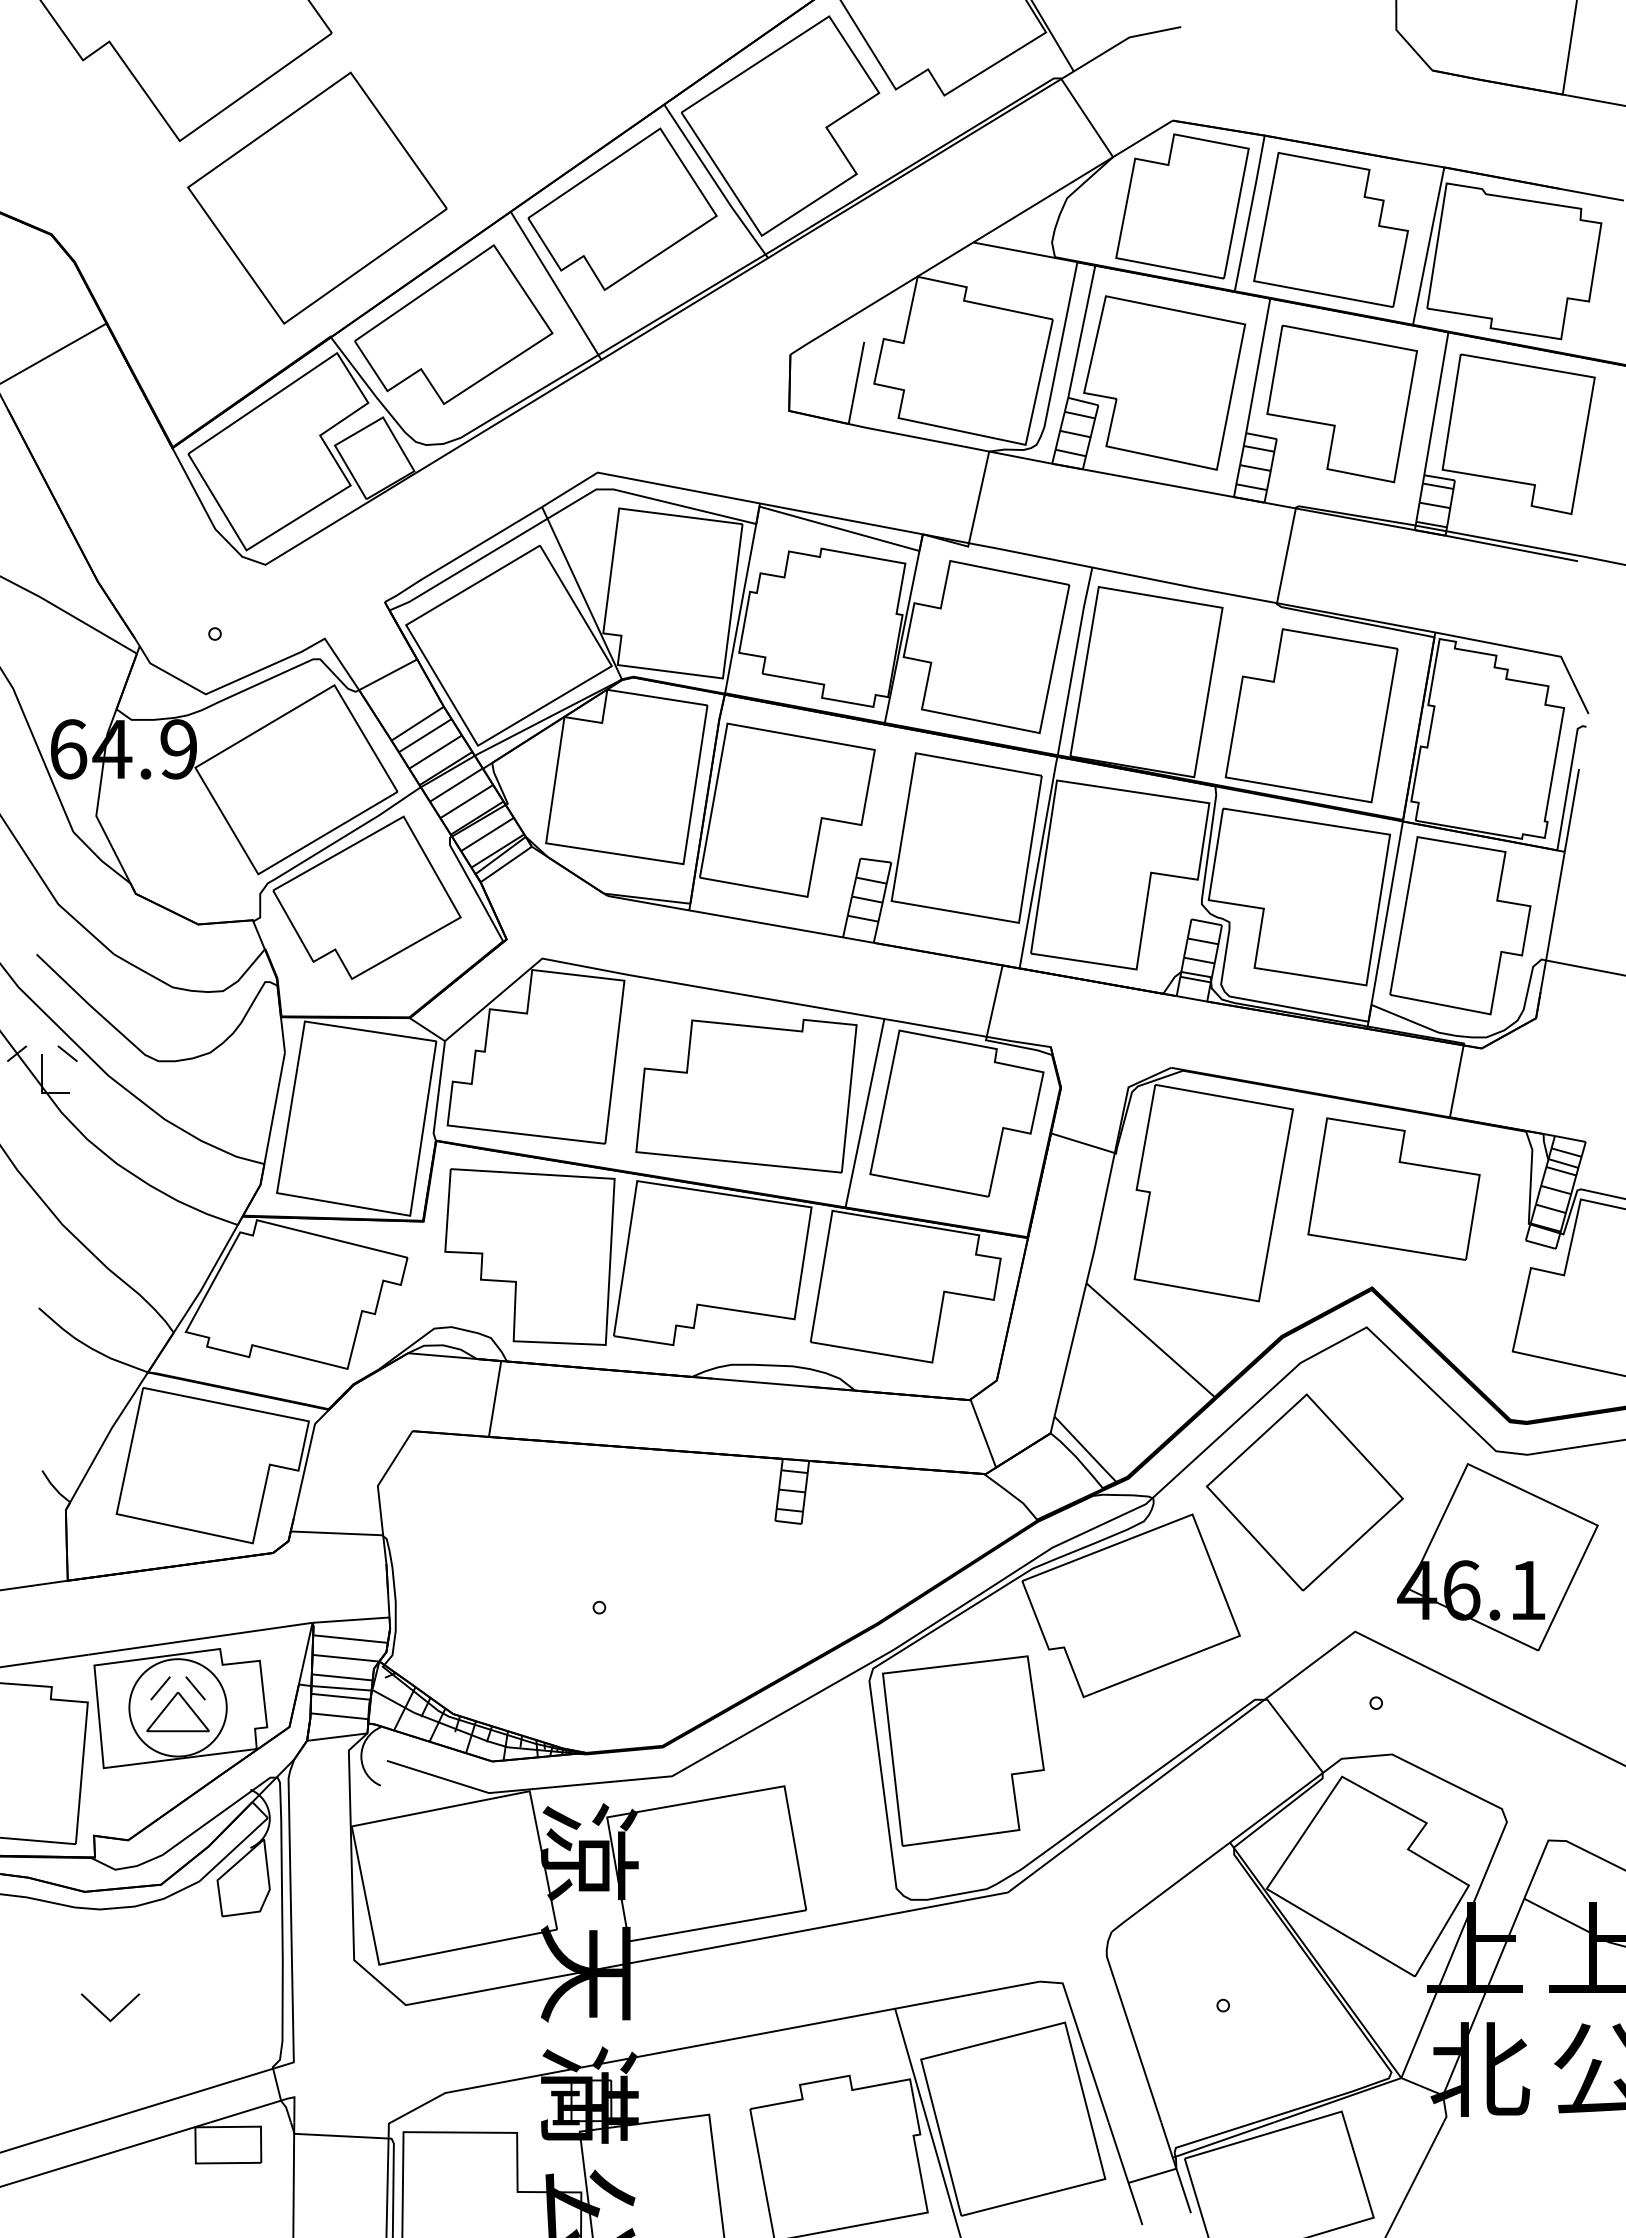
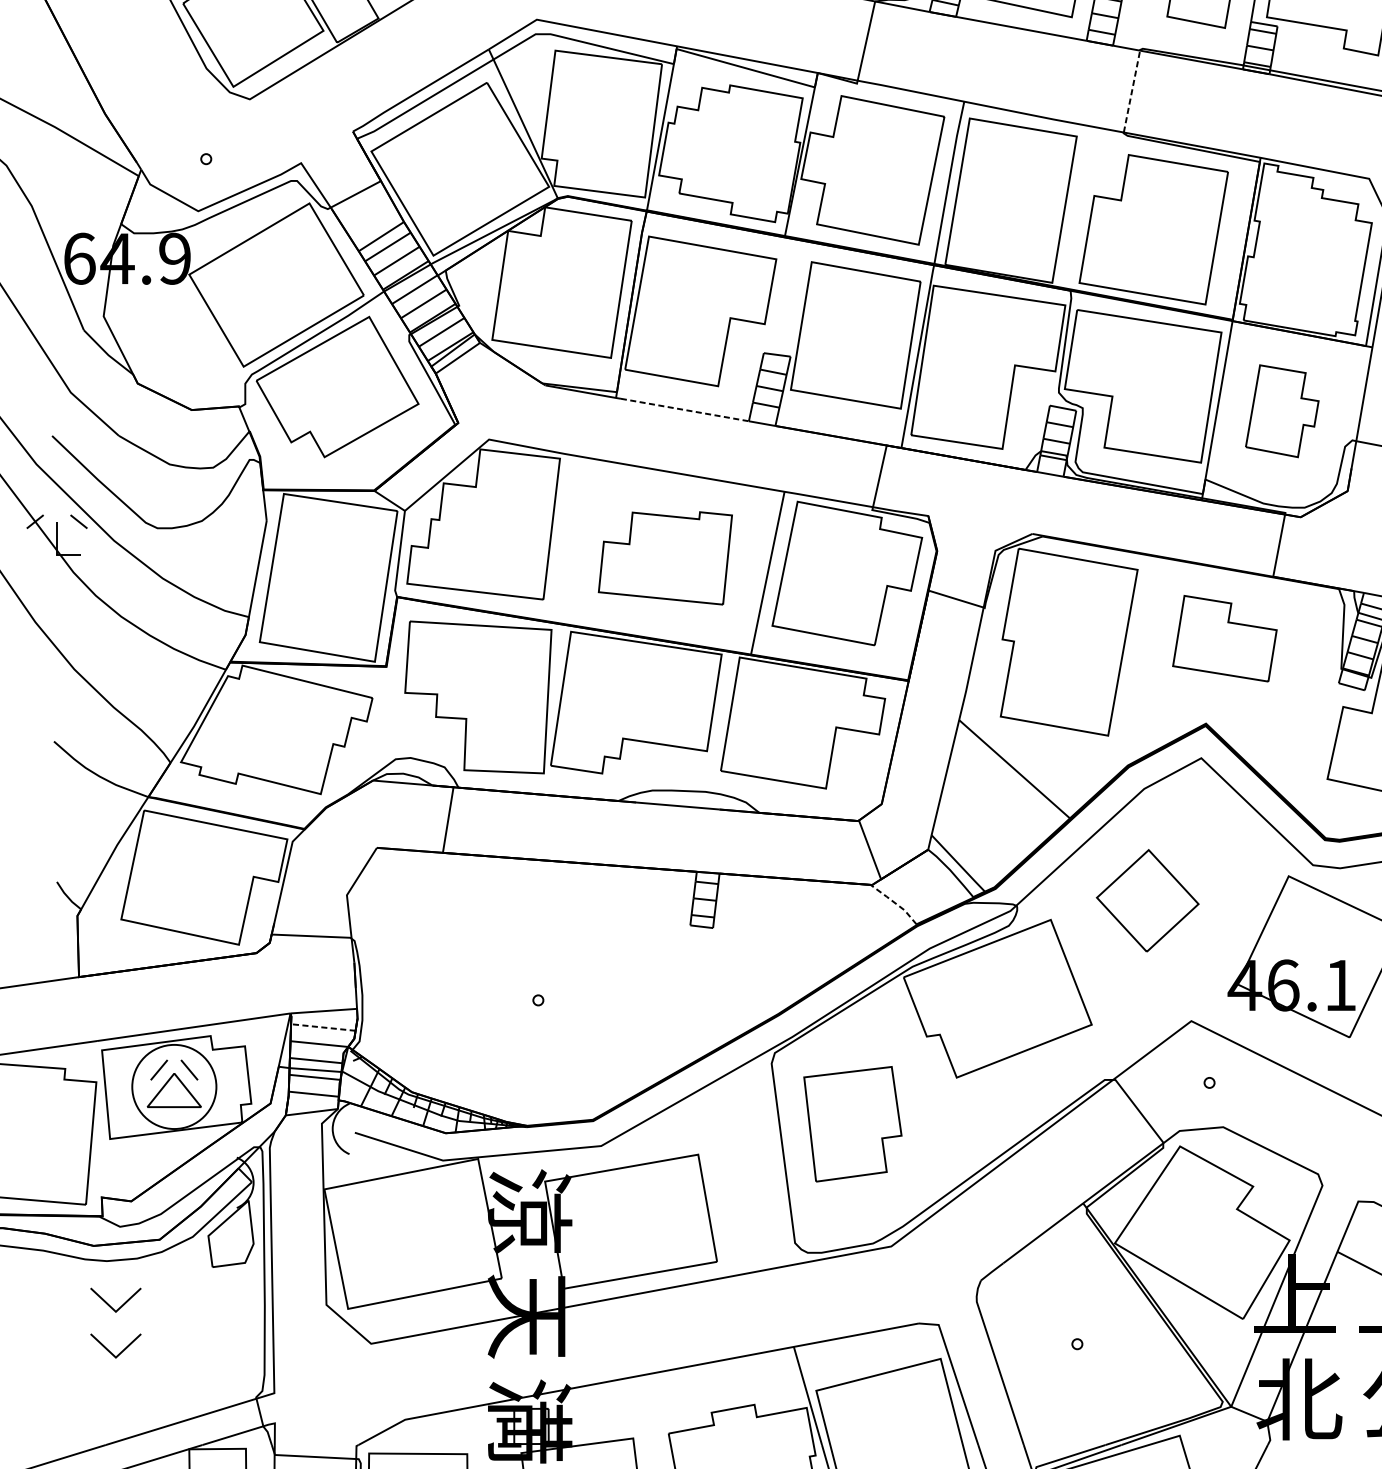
line: (1286, 555) -> (1132, 91), solid -> dashed
line: (769, 924) -> (685, 410), solid -> dashed
part: (1460, 925) -> (1282, 410), size x0.6
part: (746, 1095) -> (665, 557), size x0.7
part: (1393, 1188) -> (1224, 638), size x0.7
part: (1304, 1492) -> (1147, 900), size x0.6
line: (1011, 1494) -> (894, 902), solid -> dashed
line: (350, 1639) -> (323, 1027), solid -> dashed
part: (963, 1750) -> (852, 1123), size x0.7
part: (103, 1960) -> (109, 1305), added

